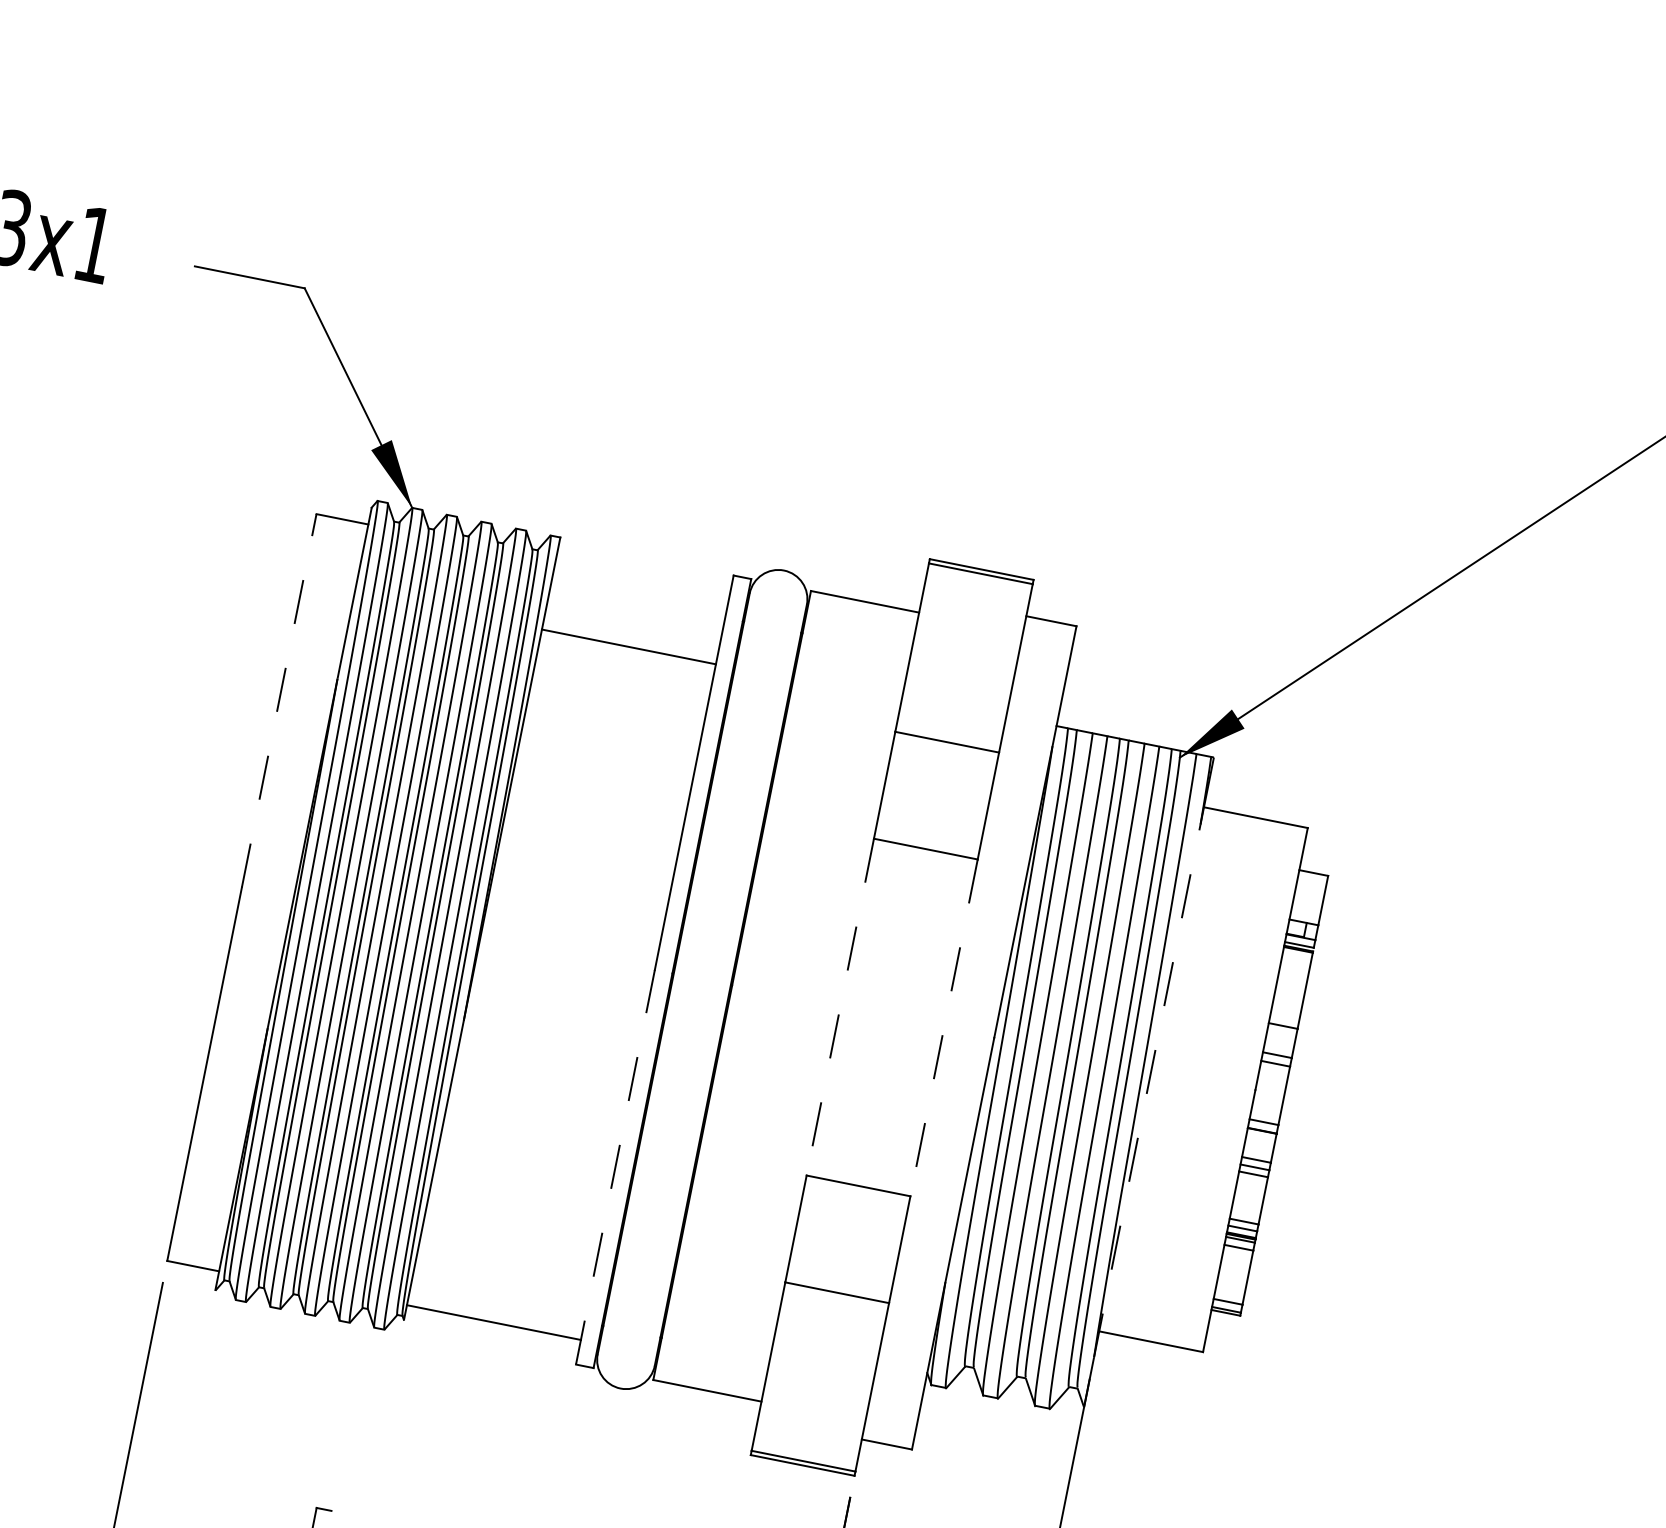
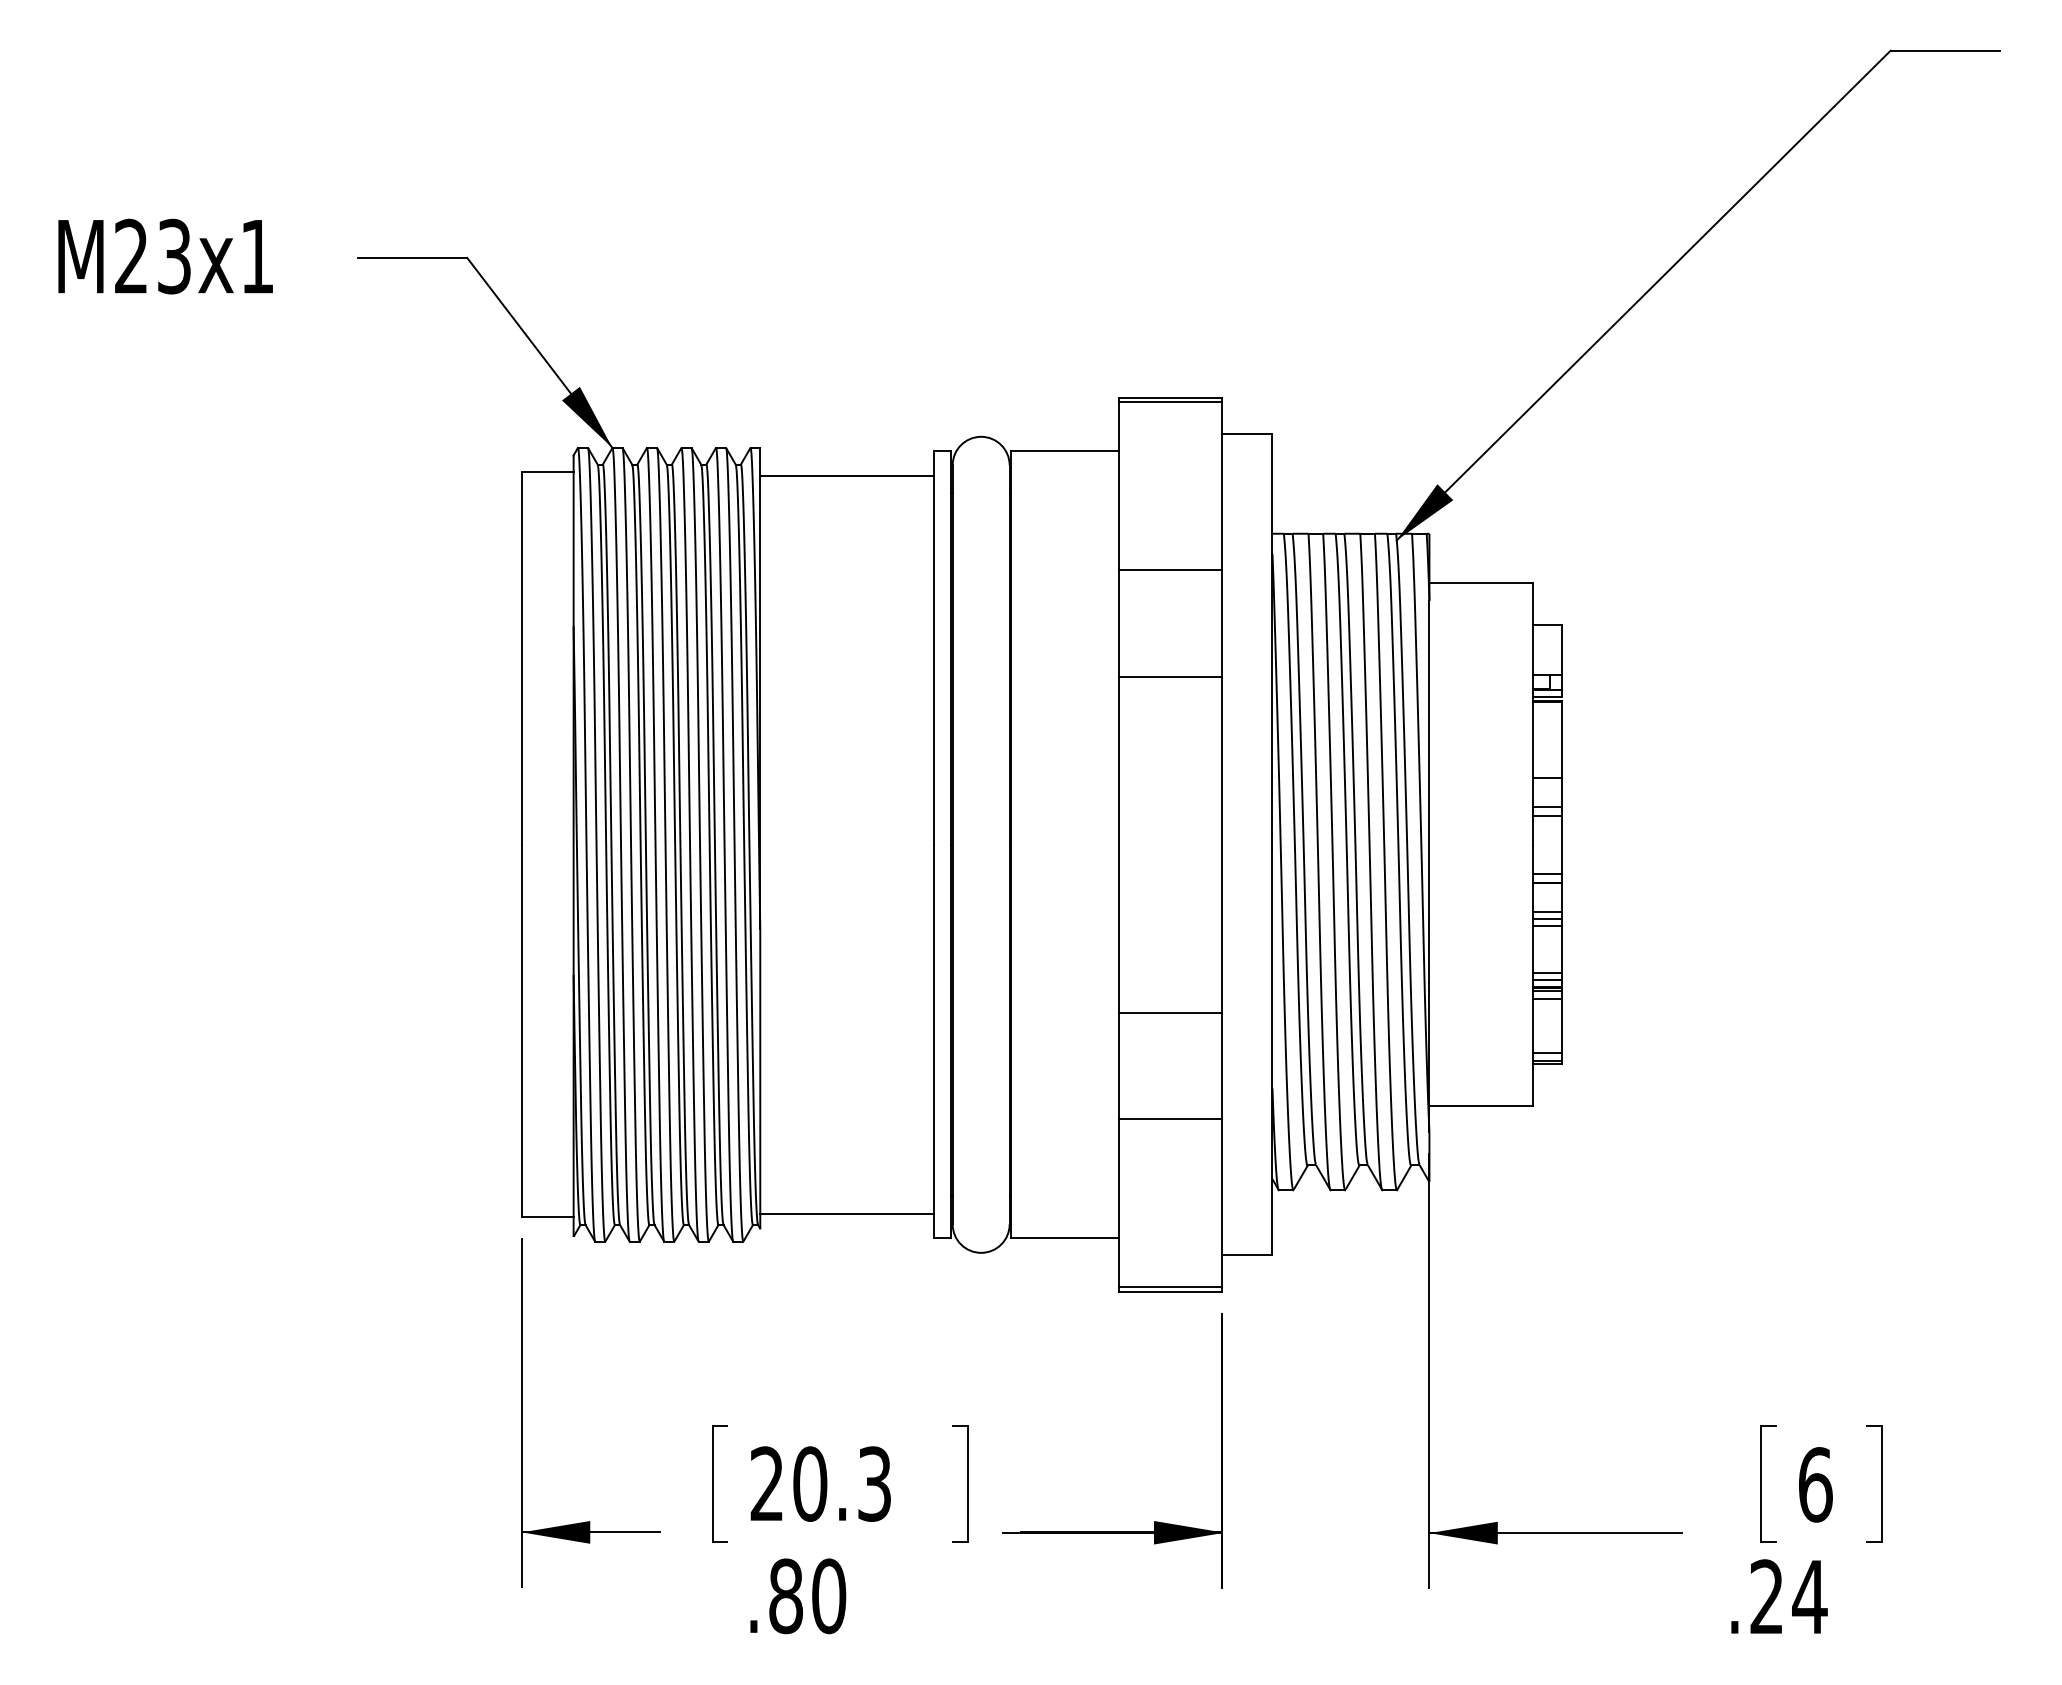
line: (628, 646) -> (846, 475), moved
line: (278, 700) -> (521, 658), dashed -> solid
line: (839, 1007) -> (1118, 845), dashed -> solid
line: (944, 1028) -> (1222, 845), dashed -> solid
line: (1147, 1091) -> (1429, 866), dashed -> solid
line: (615, 1167) -> (933, 1041), dashed -> solid

